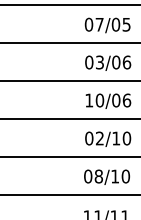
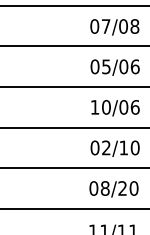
text: (126, 24) -> (134, 26), 07/05 -> 07/08
text: (99, 61) -> (105, 65), 03/06 -> 05/06
text: (114, 176) -> (121, 188), 08/10 -> 08/20

